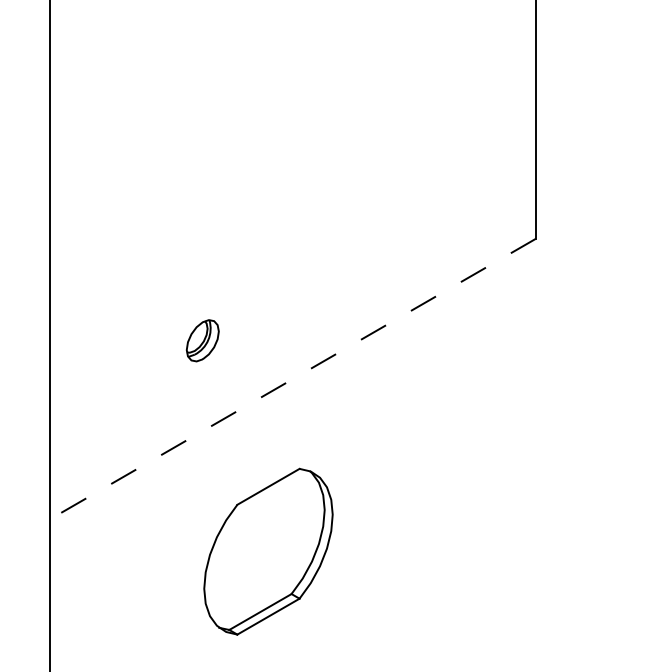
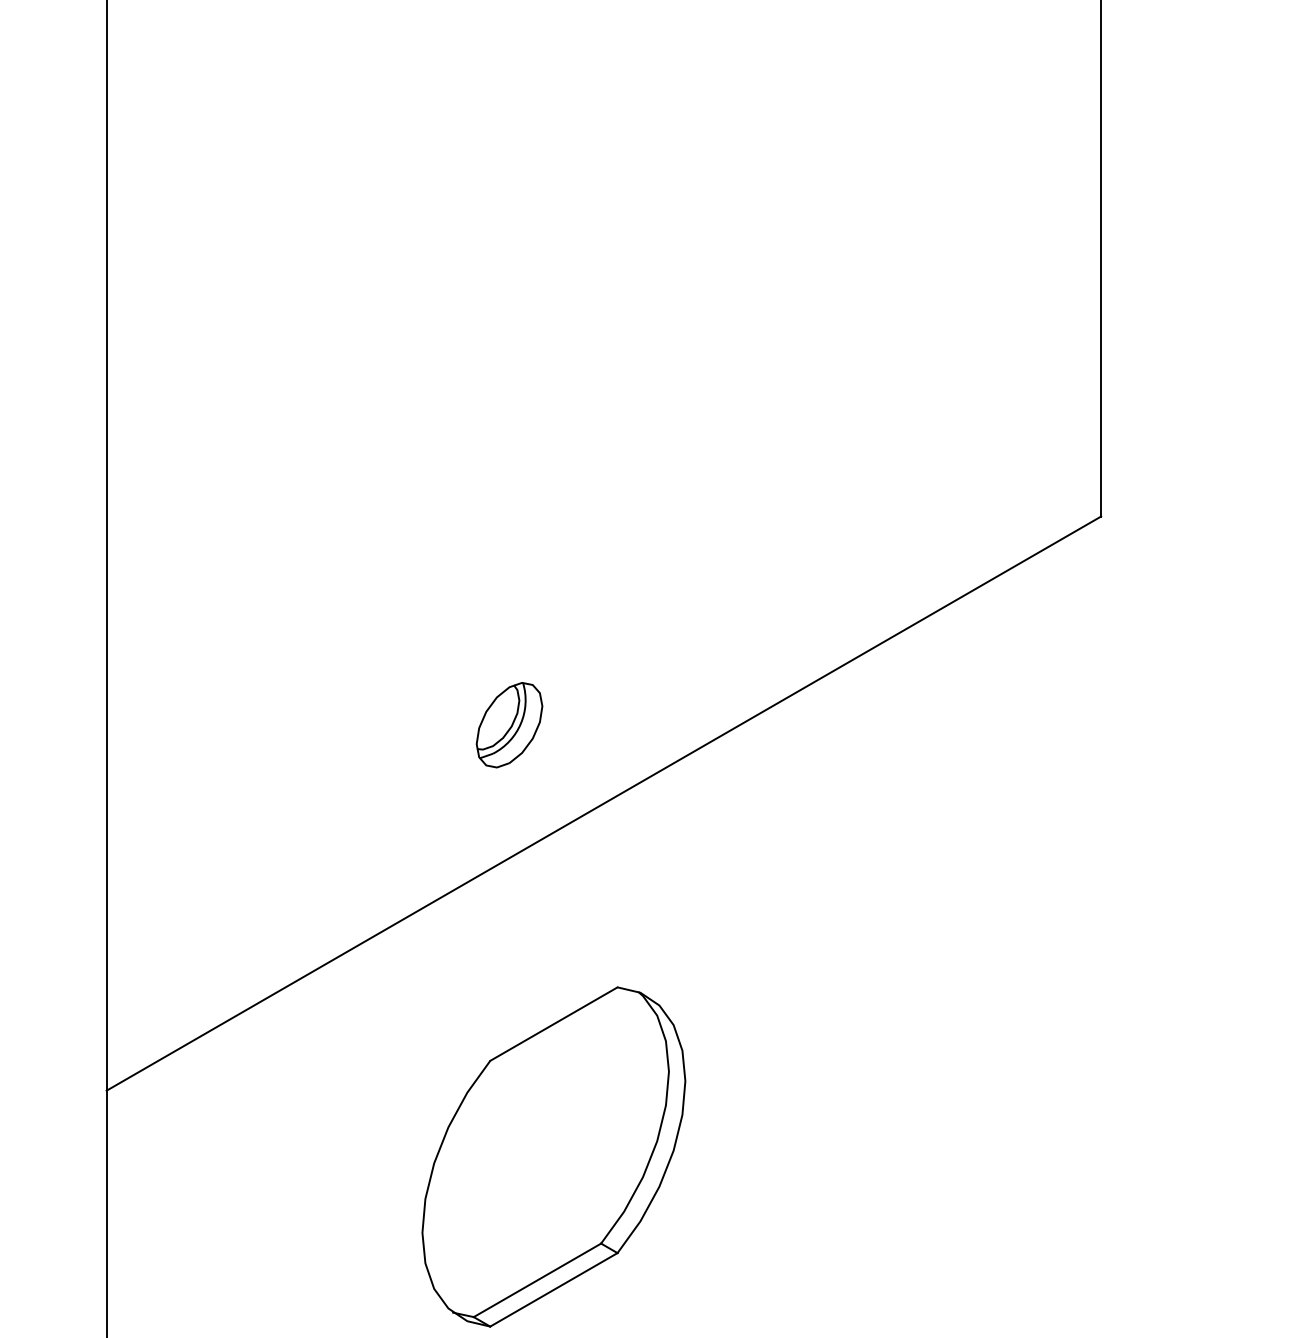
part: (202, 340) -> (508, 724), moved
line: (292, 379) -> (603, 804), dashed -> solid

